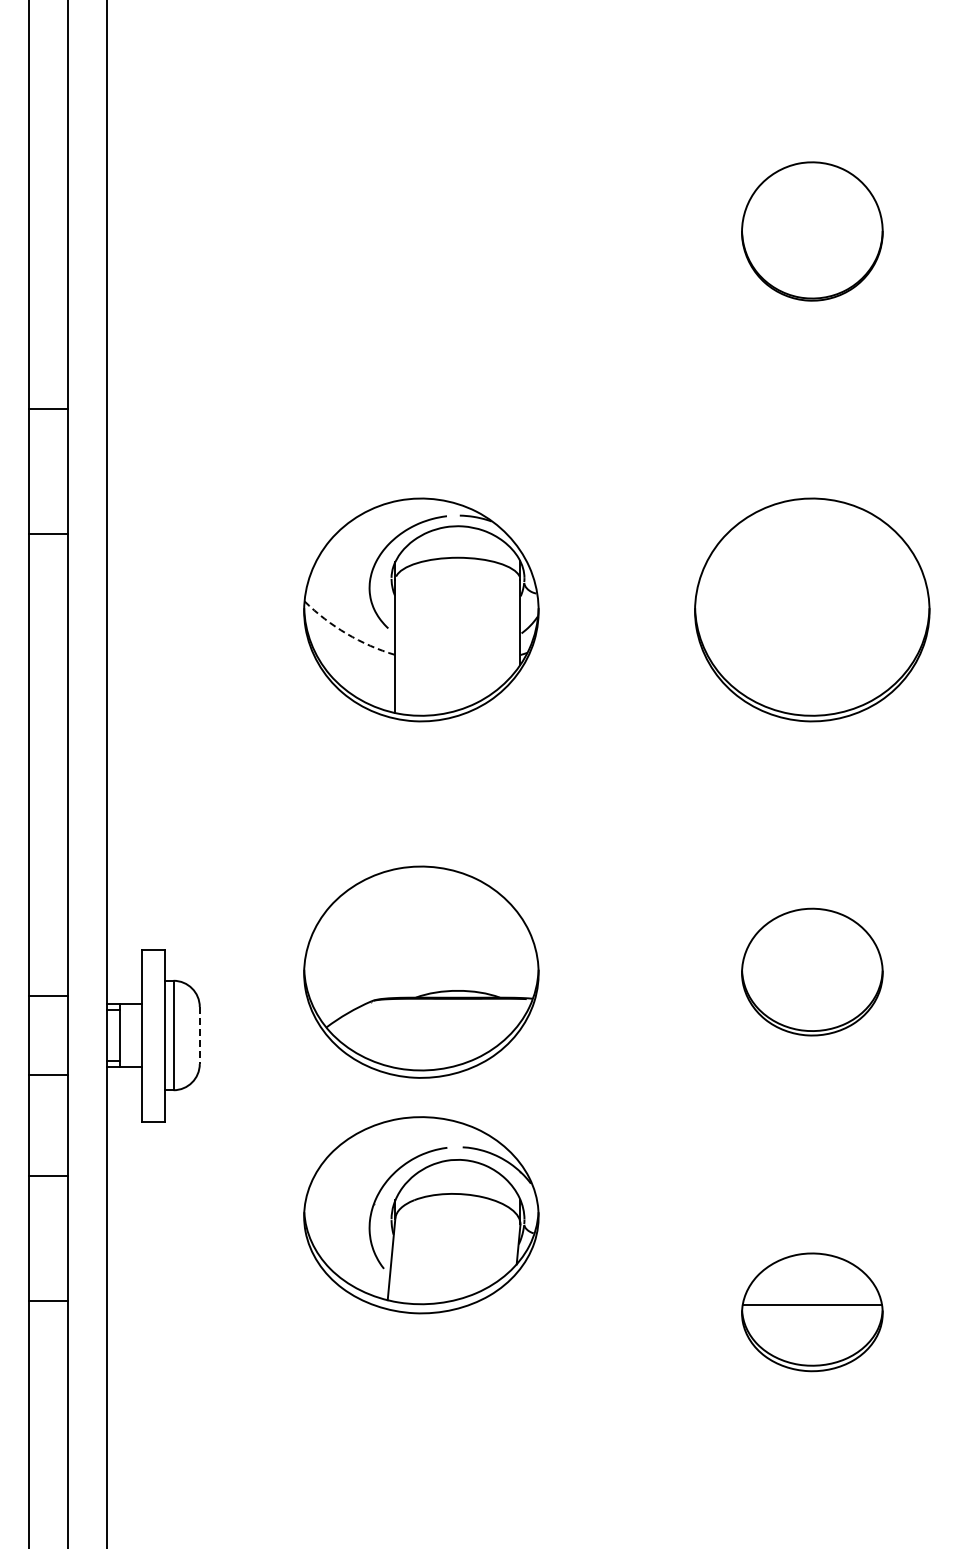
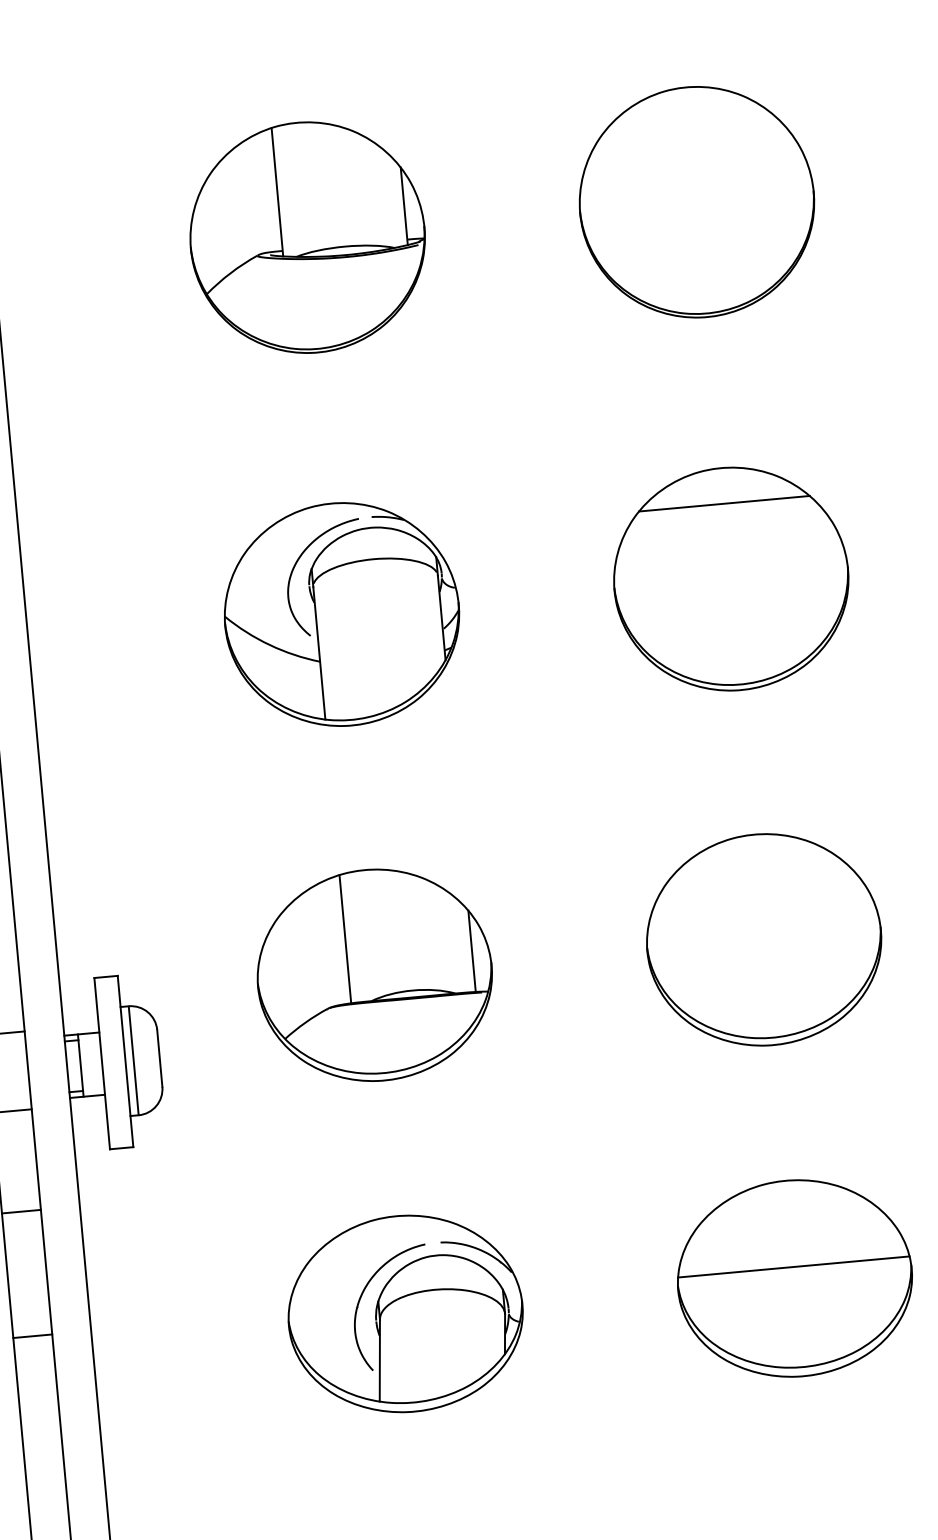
part: (421, 231) -> (307, 237), added
part: (812, 231) -> (697, 202), size x1.67
line: (812, 534) -> (724, 503), added
arc: (346, 633) -> (269, 644), dashed -> solid
line: (395, 933) -> (345, 939), added
line: (520, 956) -> (472, 950), added
part: (812, 971) -> (764, 939), size x1.67
line: (199, 1035) -> (159, 1058), dashed -> solid
part: (421, 1215) -> (405, 1314), moved
part: (812, 1312) -> (795, 1278), size x1.67

